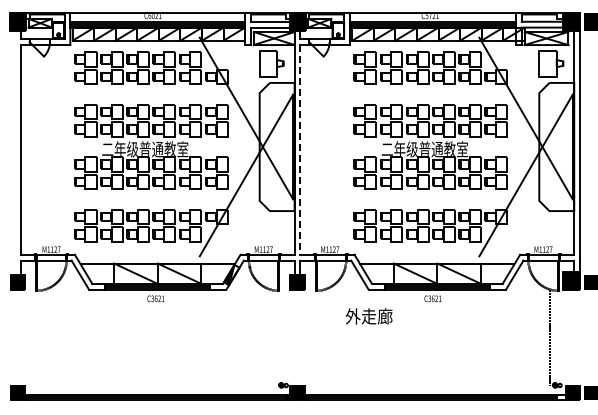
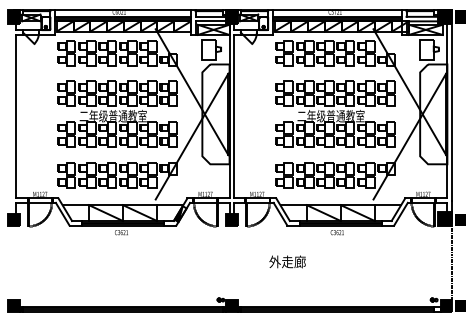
line: (300, 149) -> (234, 116), dashed -> solid
text: (368, 316) -> (287, 261), moved
line: (550, 337) -> (452, 262), moved

